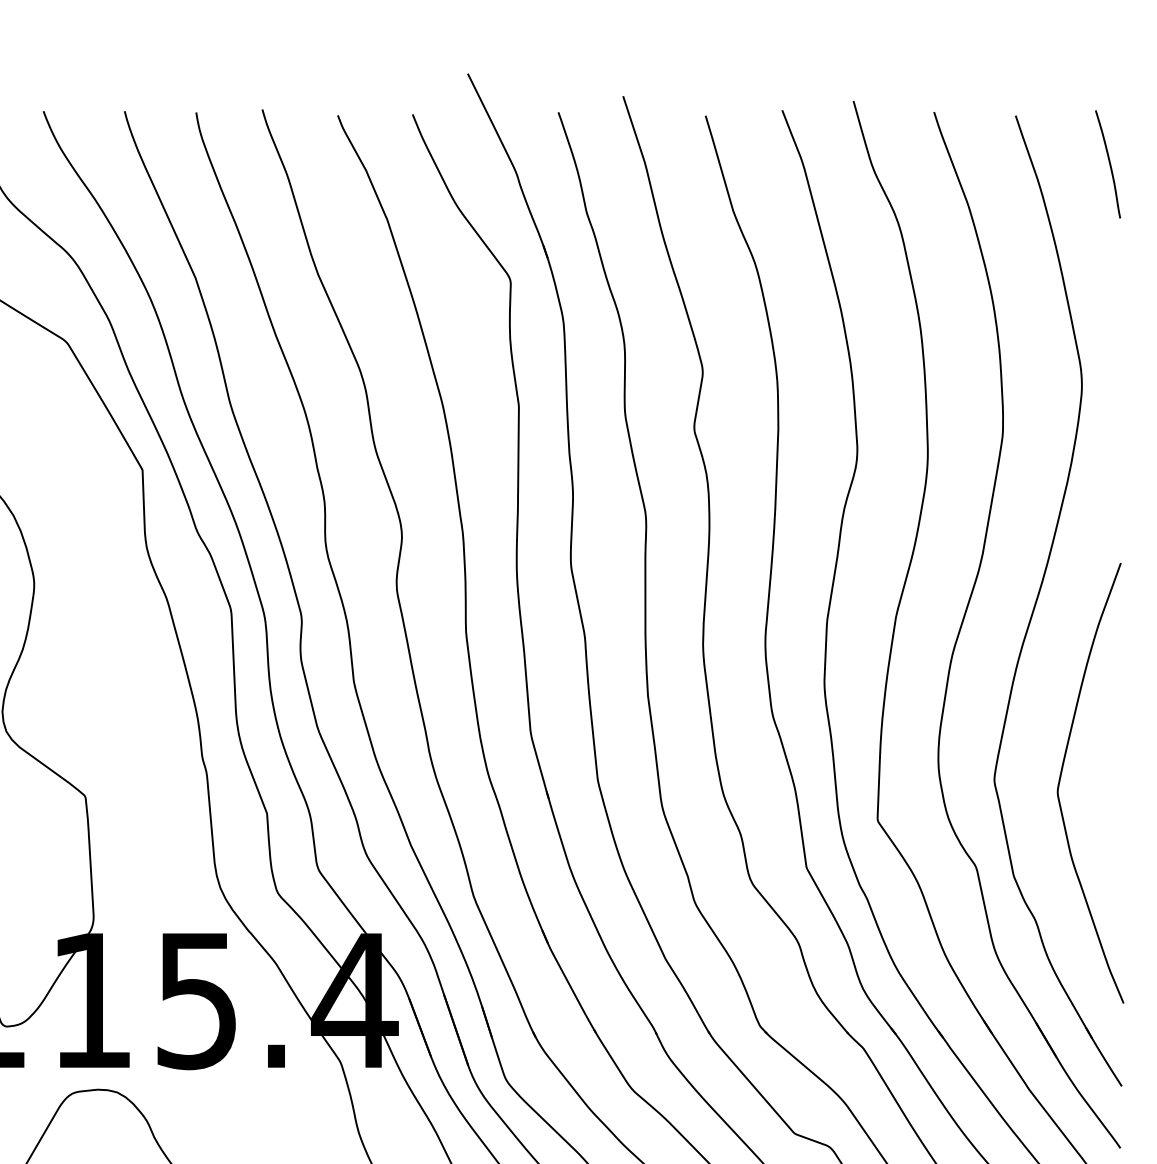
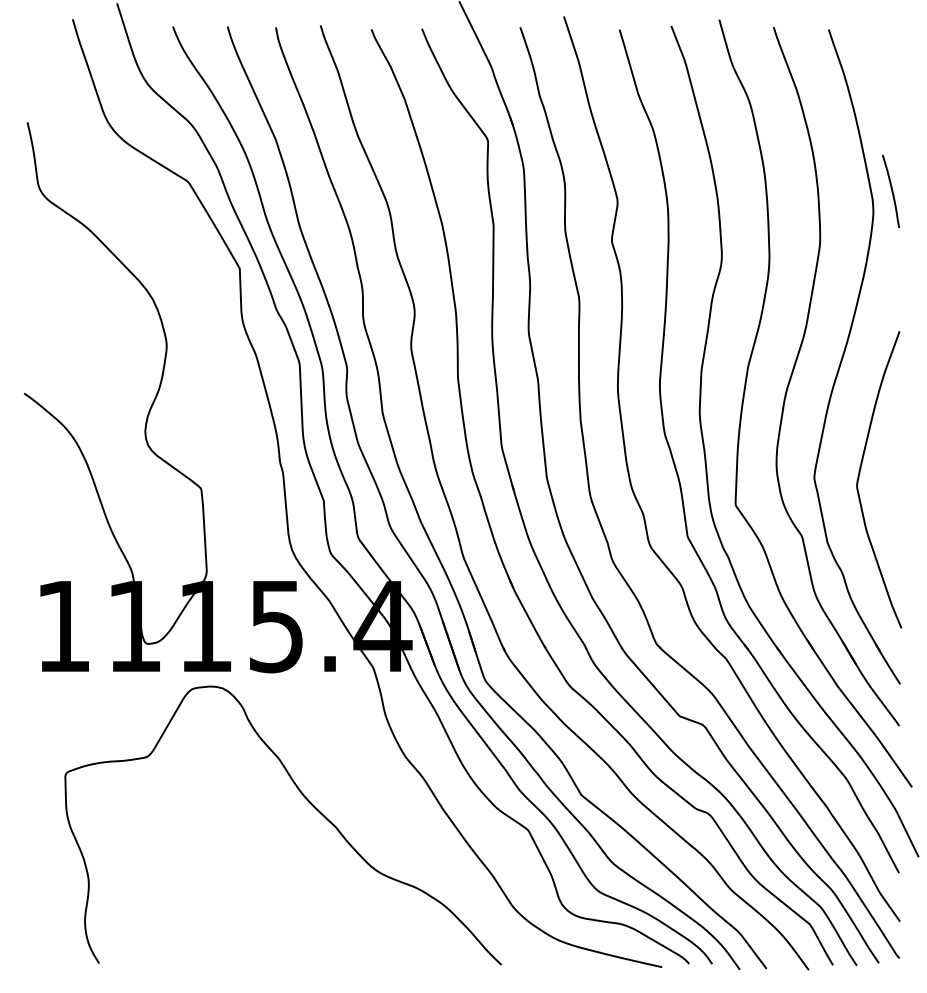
curve: (1108, 163) -> (891, 190), moved

